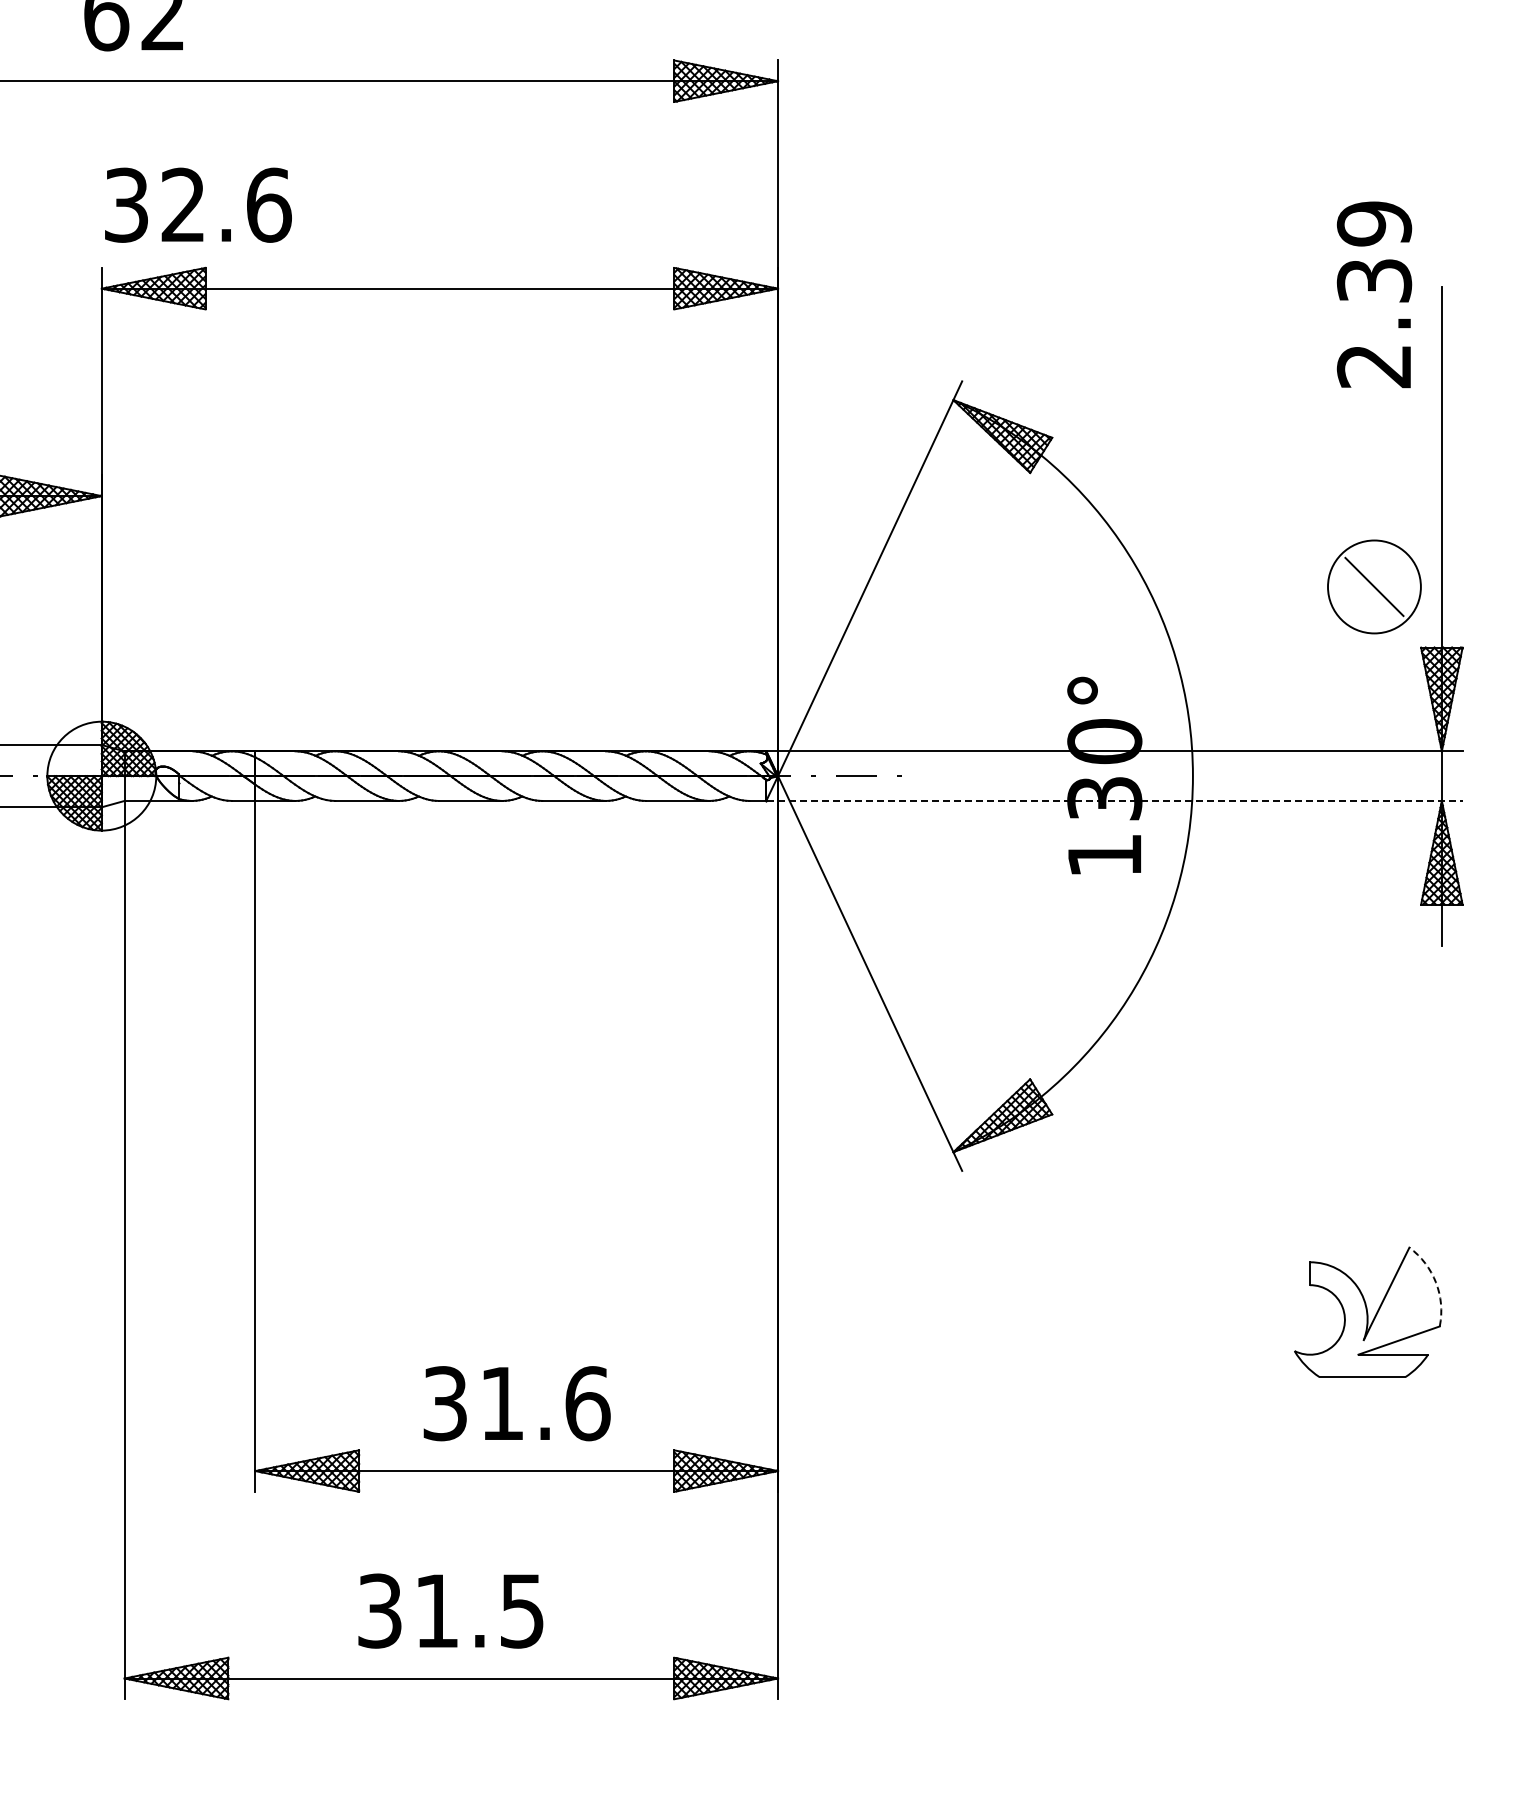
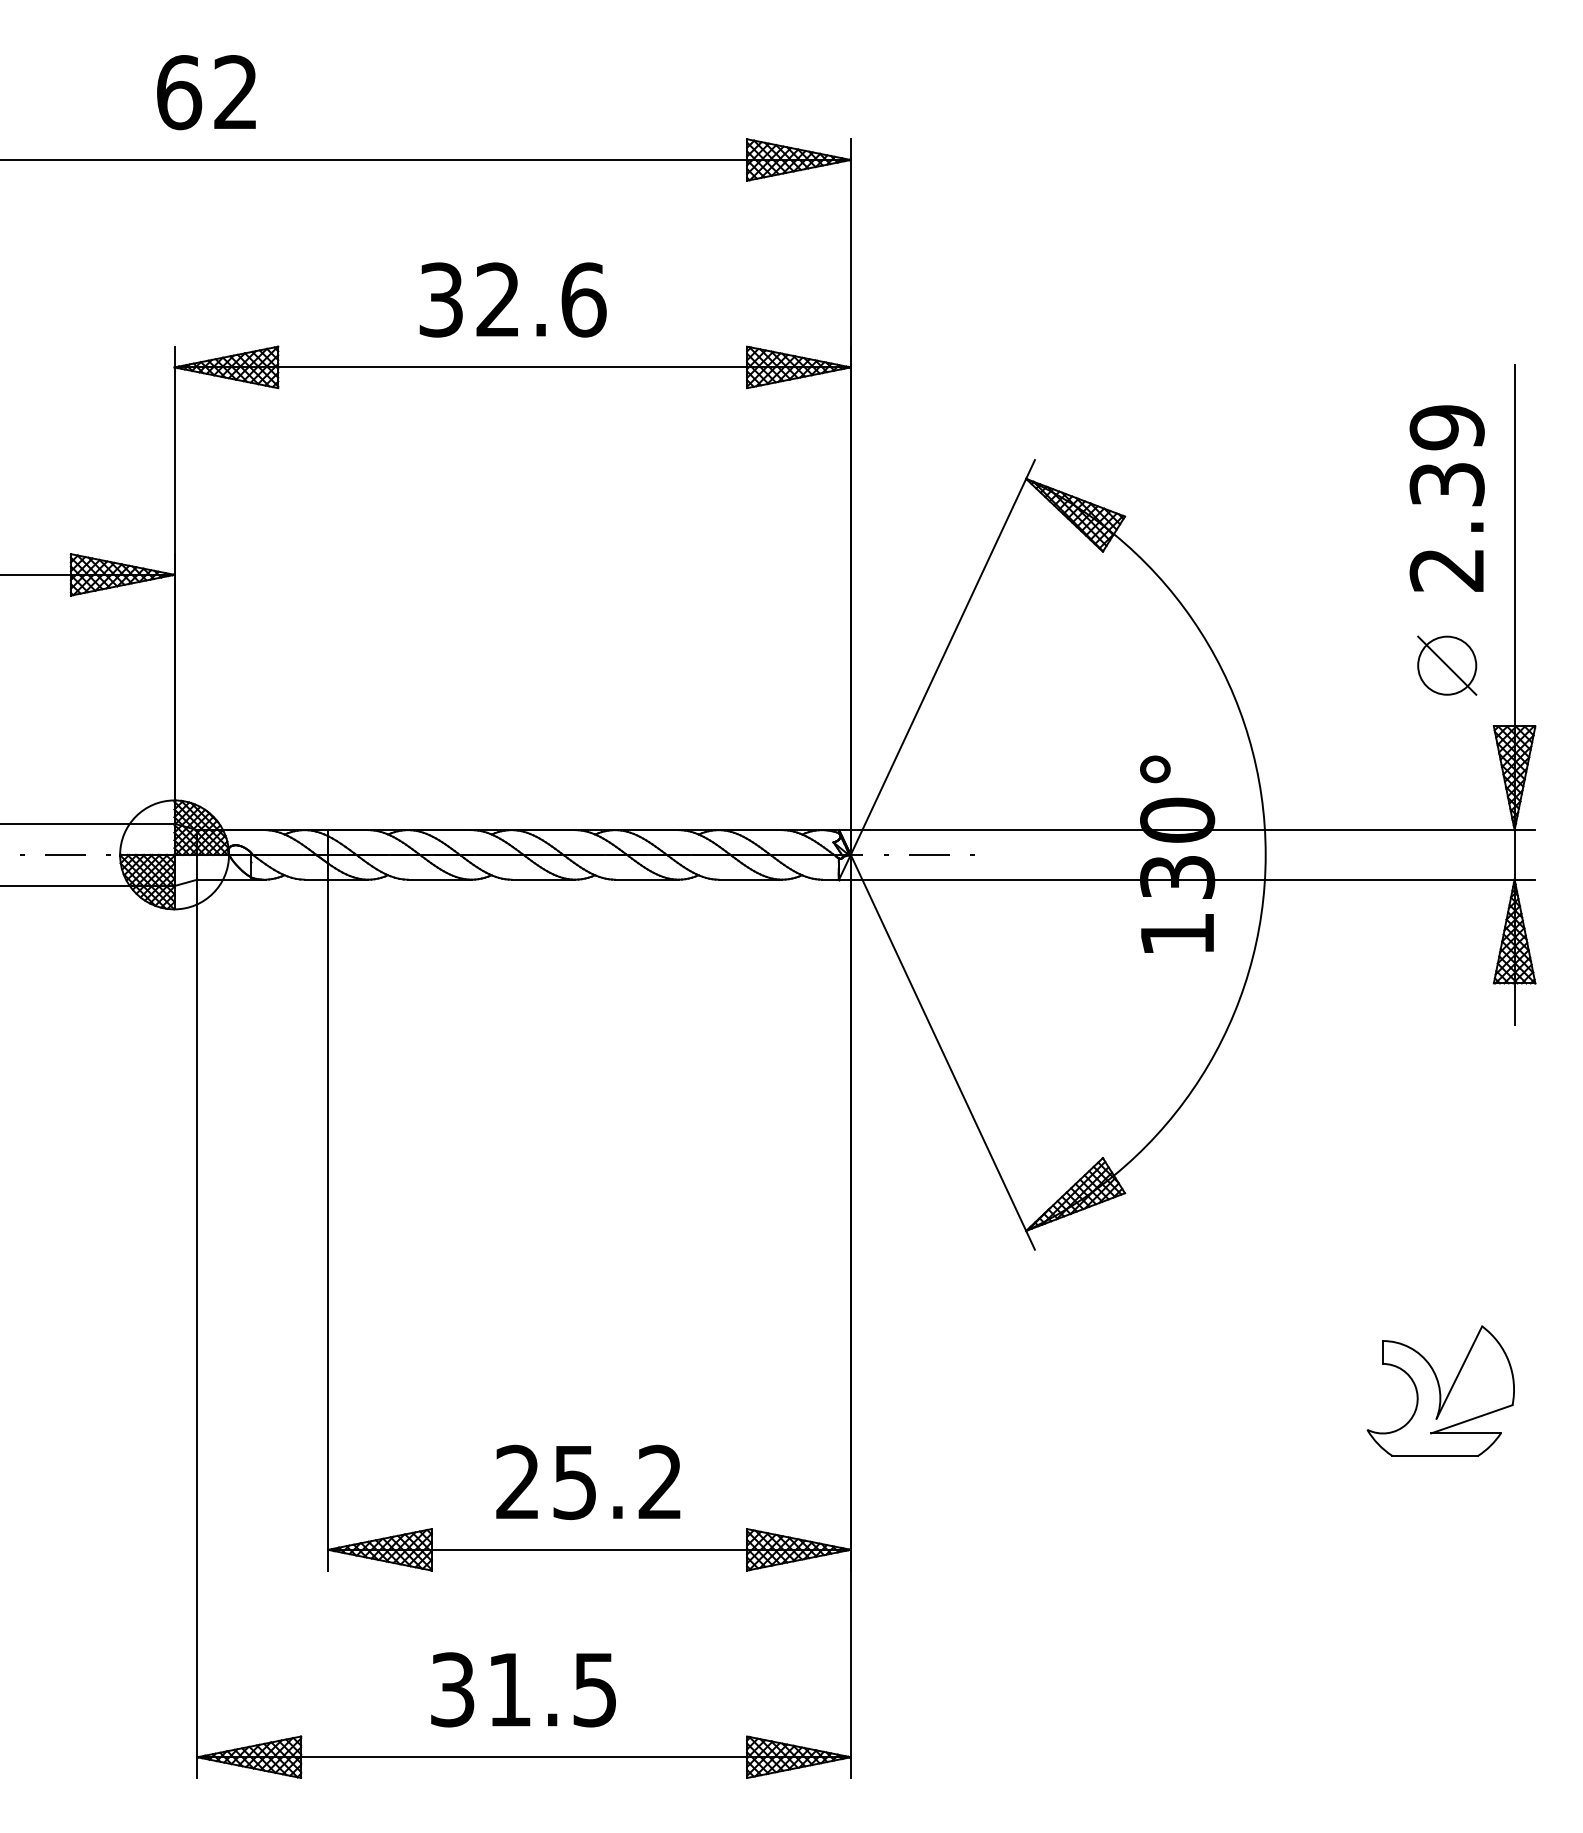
text: (197, 204) -> (512, 299), moved
text: (1373, 294) -> (1446, 498), moved
circle: (1374, 586) -> (1447, 665), size x0.62
line: (1114, 800) -> (1187, 879), dashed -> solid
arc: (1435, 1282) -> (1508, 1361), dashed -> solid
text: (516, 1403) -> (589, 1482), 31.6 -> 25.2

